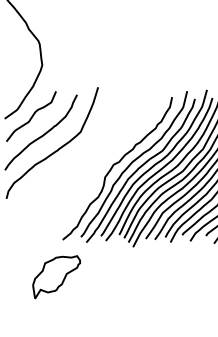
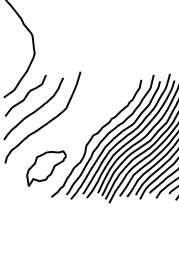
part: (56, 277) -> (46, 168), moved

